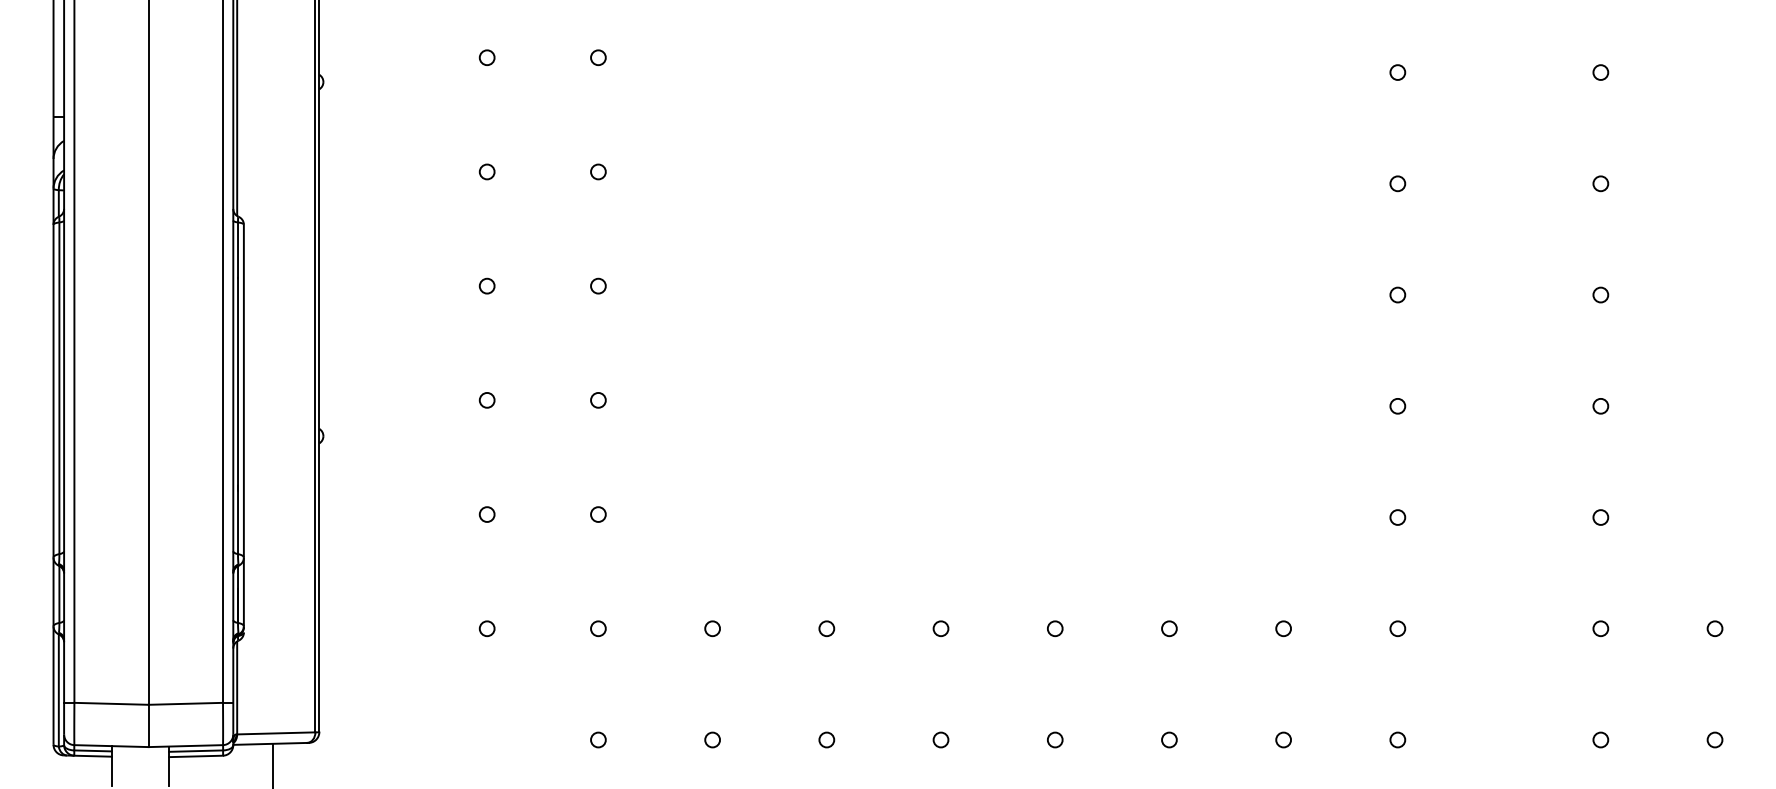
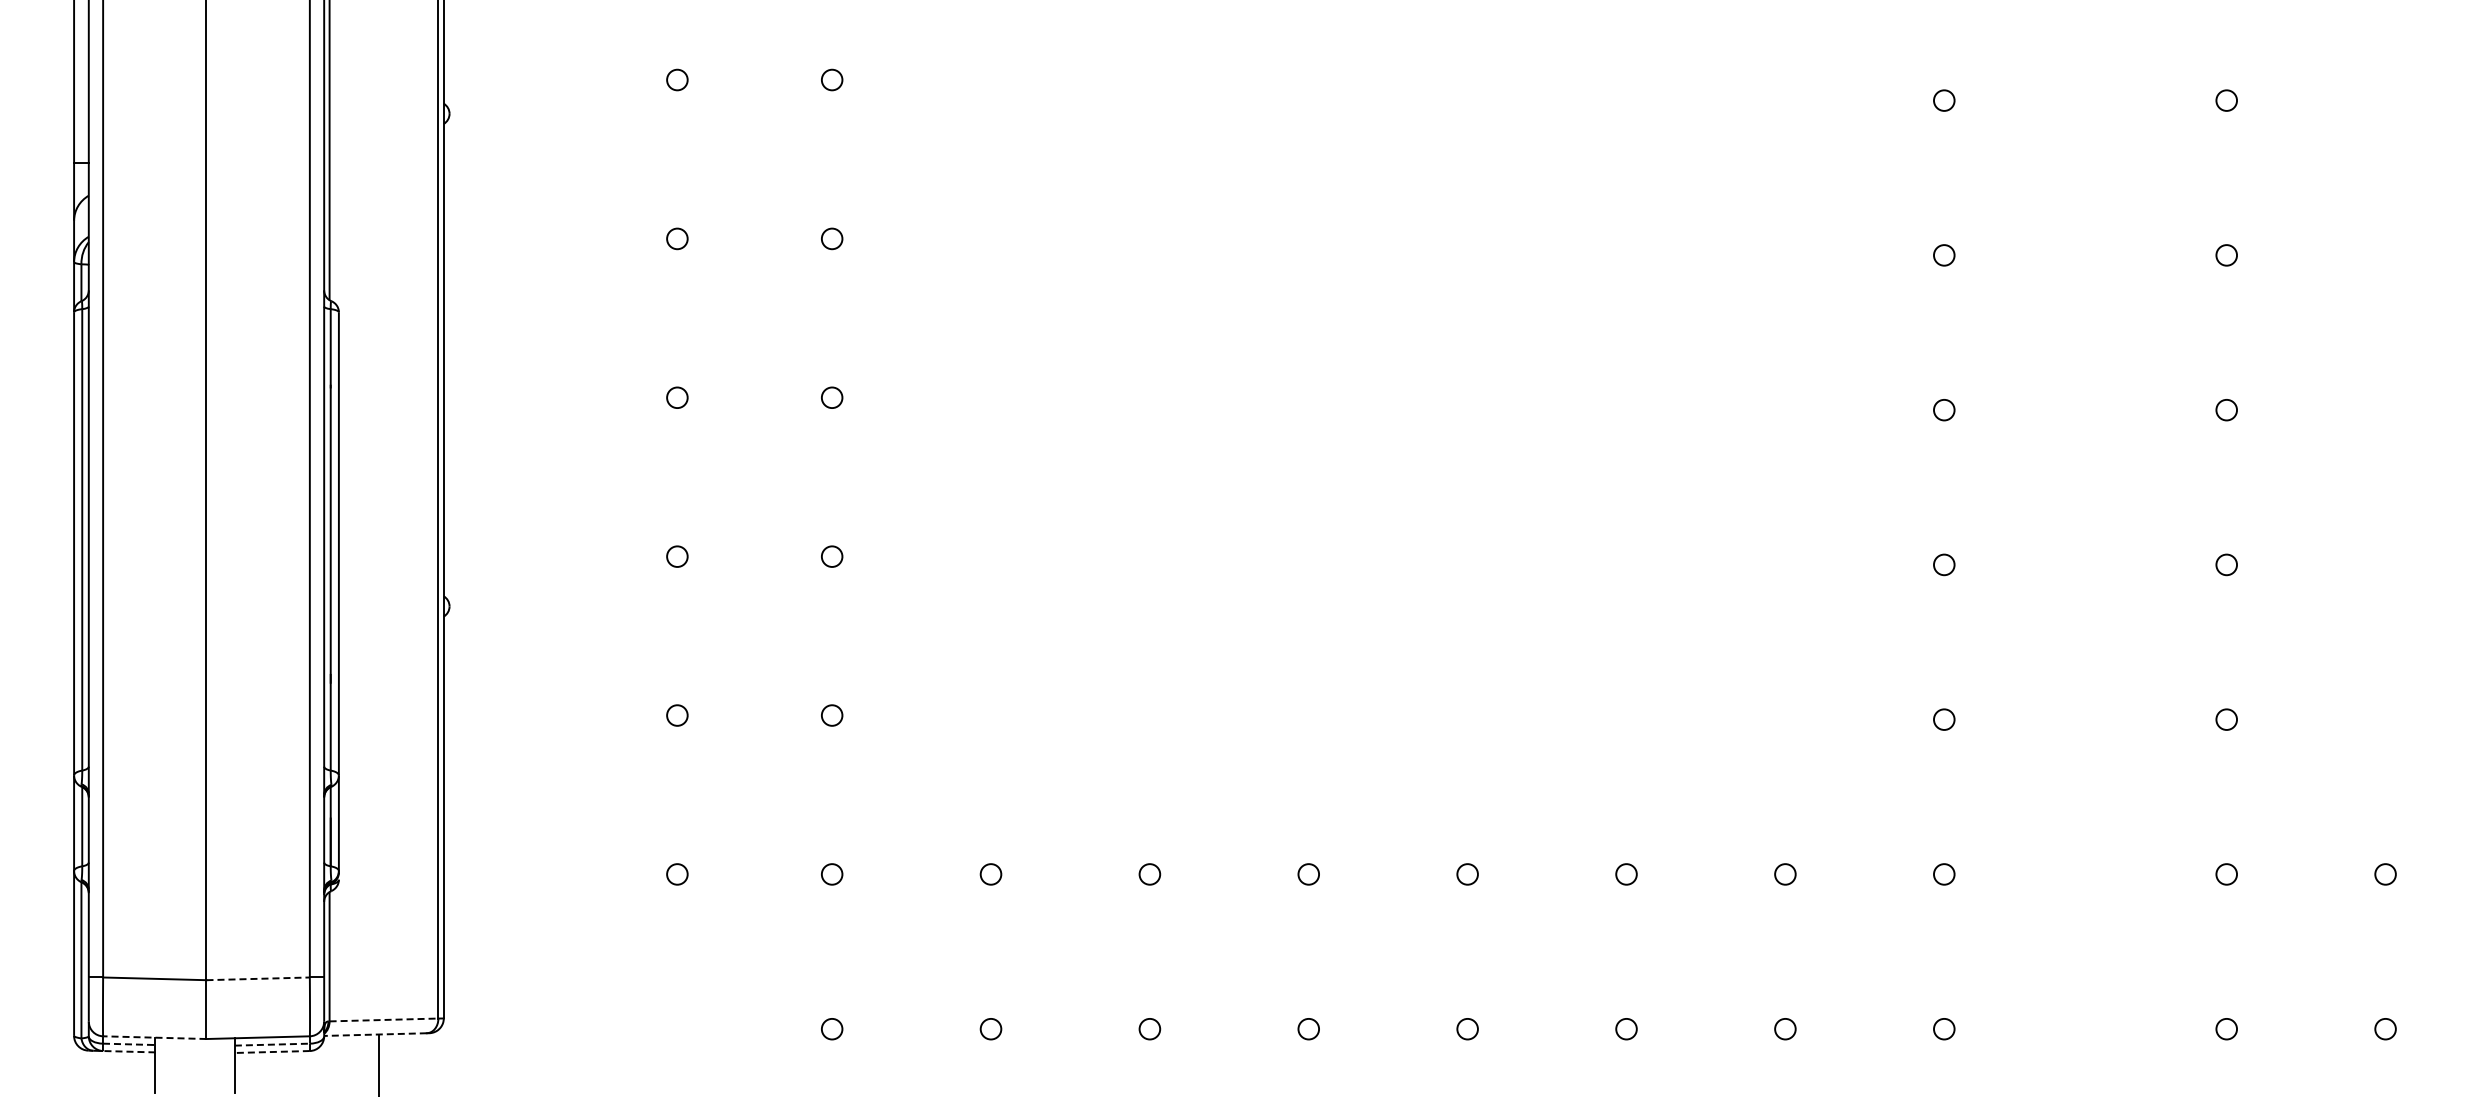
line: (186, 703) -> (258, 978), solid -> dashed
line: (276, 733) -> (384, 1019), solid -> dashed
line: (269, 743) -> (374, 1034), solid -> dashed
line: (111, 745) -> (154, 1037), solid -> dashed
line: (93, 751) -> (129, 1044), solid -> dashed
line: (196, 751) -> (272, 1044), solid -> dashed
line: (92, 756) -> (128, 1051), solid -> dashed
line: (195, 756) -> (271, 1052), solid -> dashed

